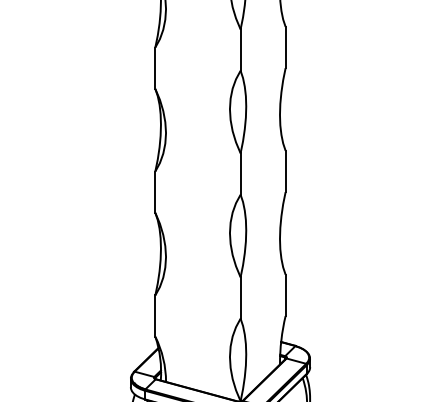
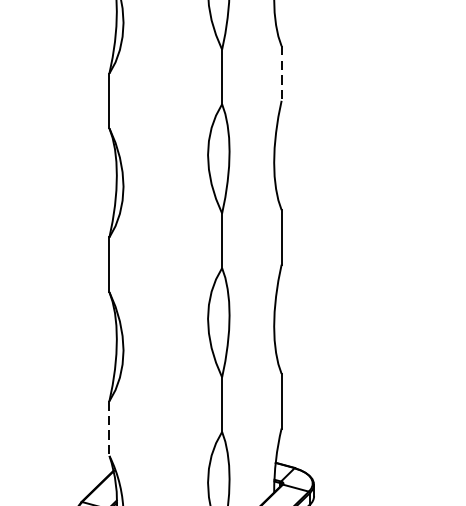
line: (285, 47) -> (281, 73), solid -> dashed
line: (155, 316) -> (109, 429), solid -> dashed

